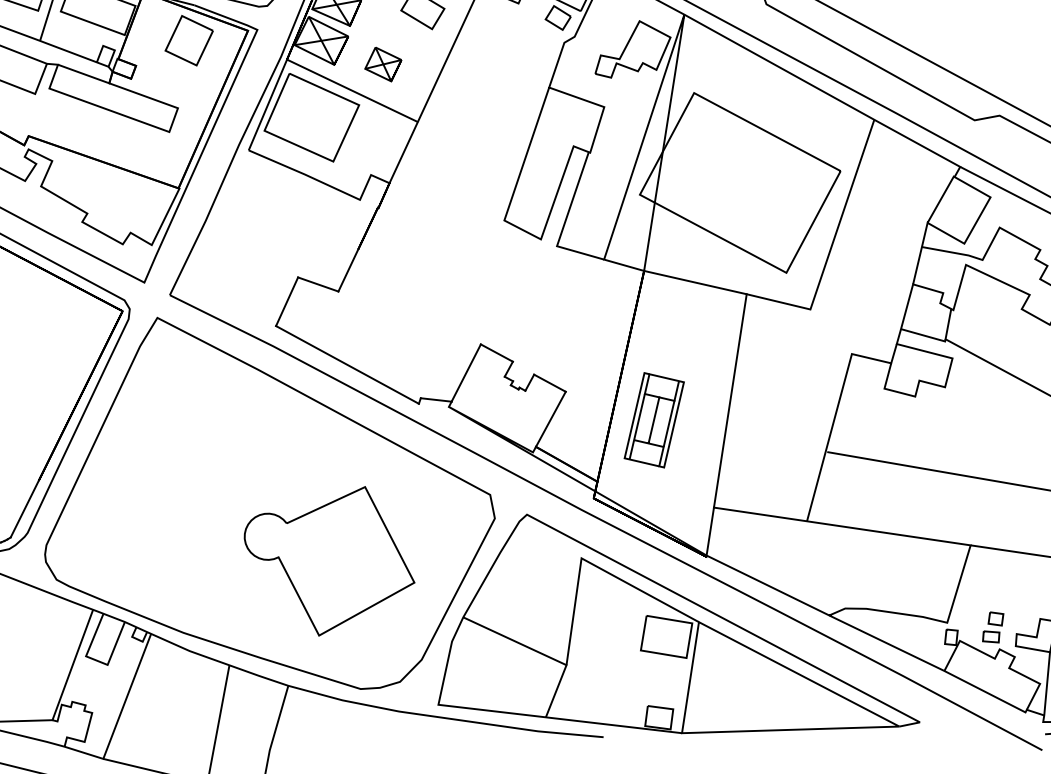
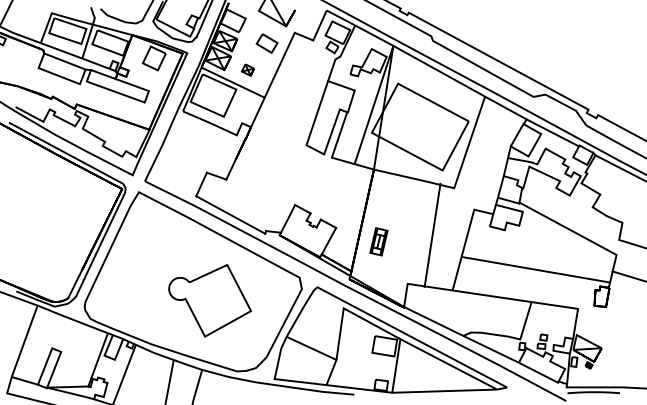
part: (382, 65) -> (247, 70), size x0.7
line: (730, 399) -> (432, 234), moved
part: (653, 419) -> (378, 241), size x0.6
part: (330, 560) -> (210, 300), moved

